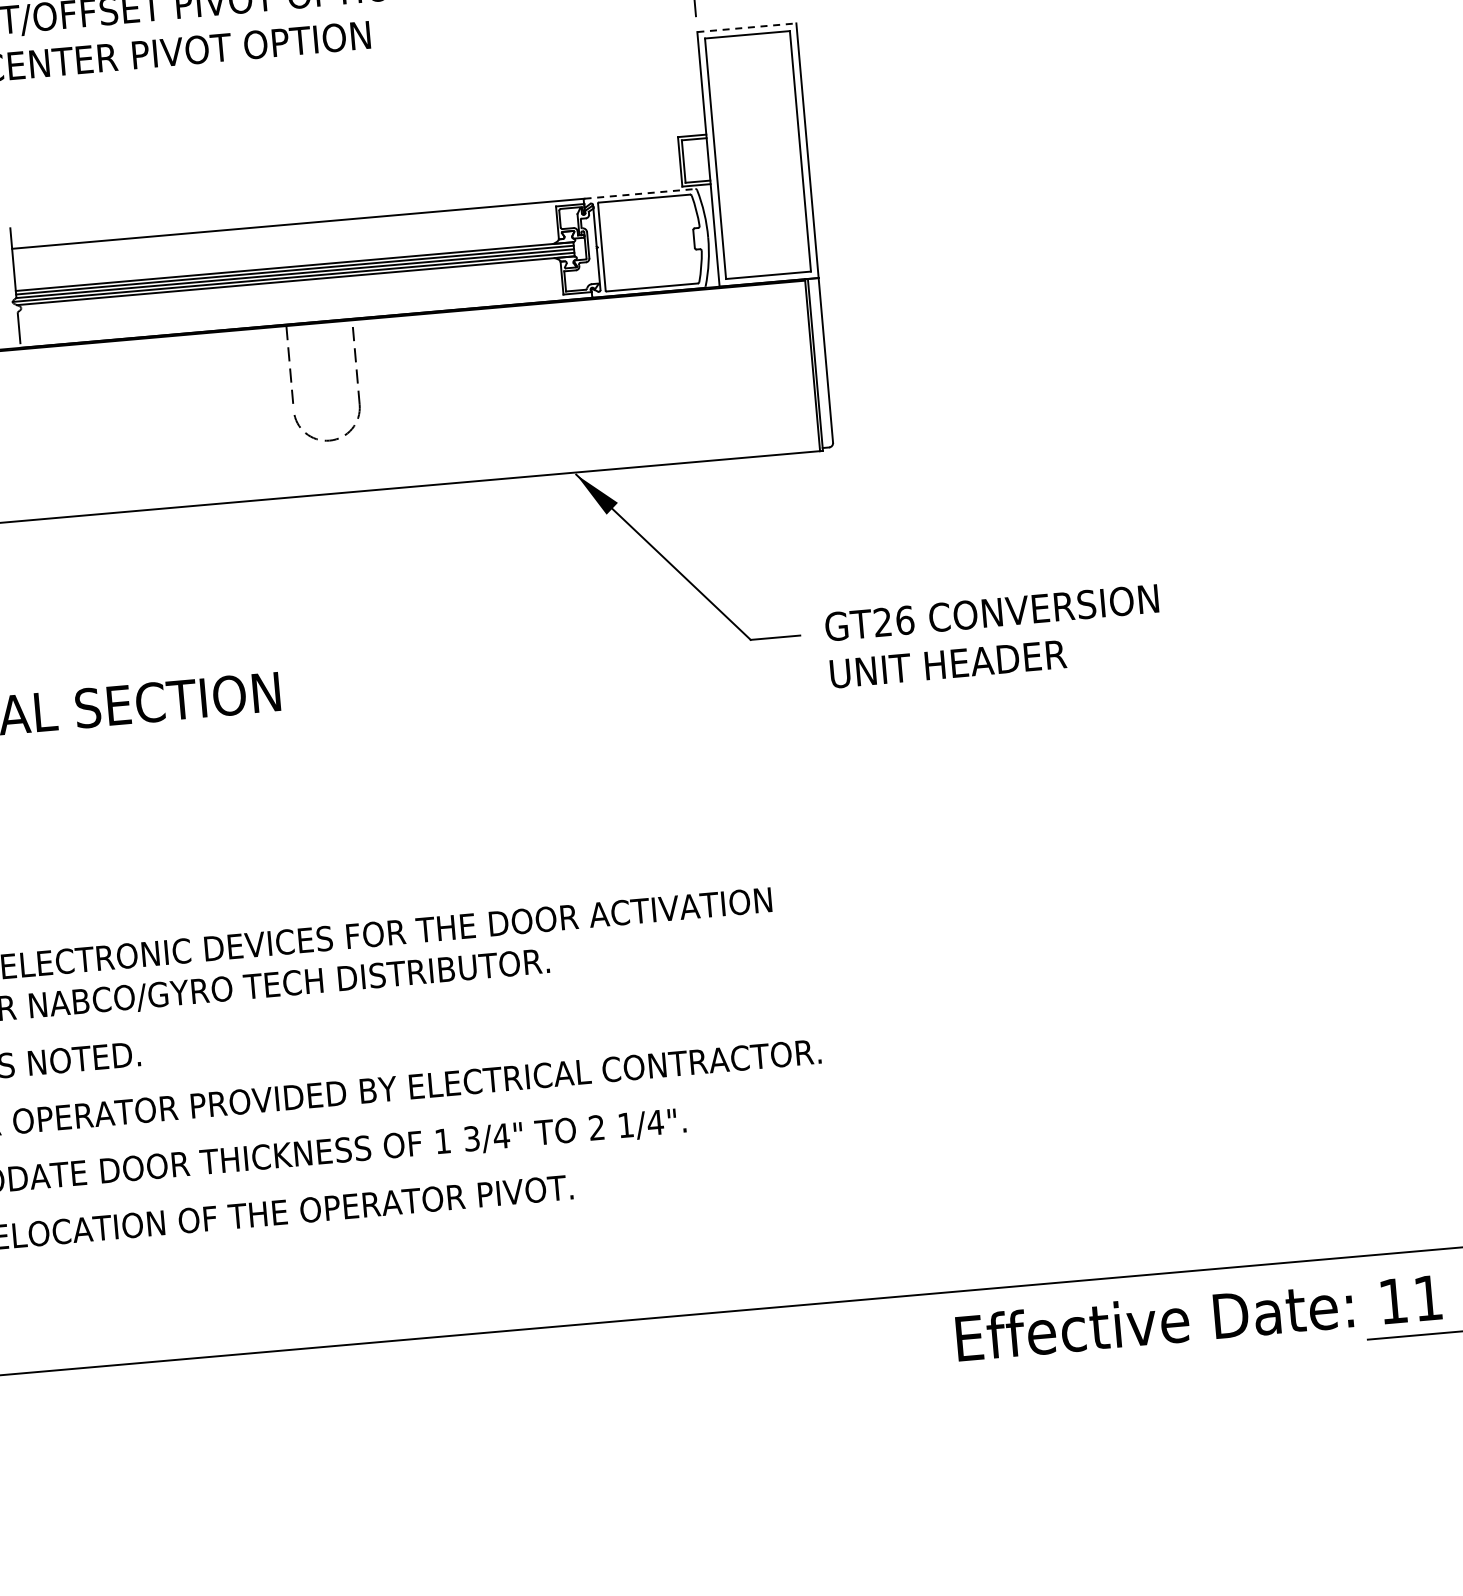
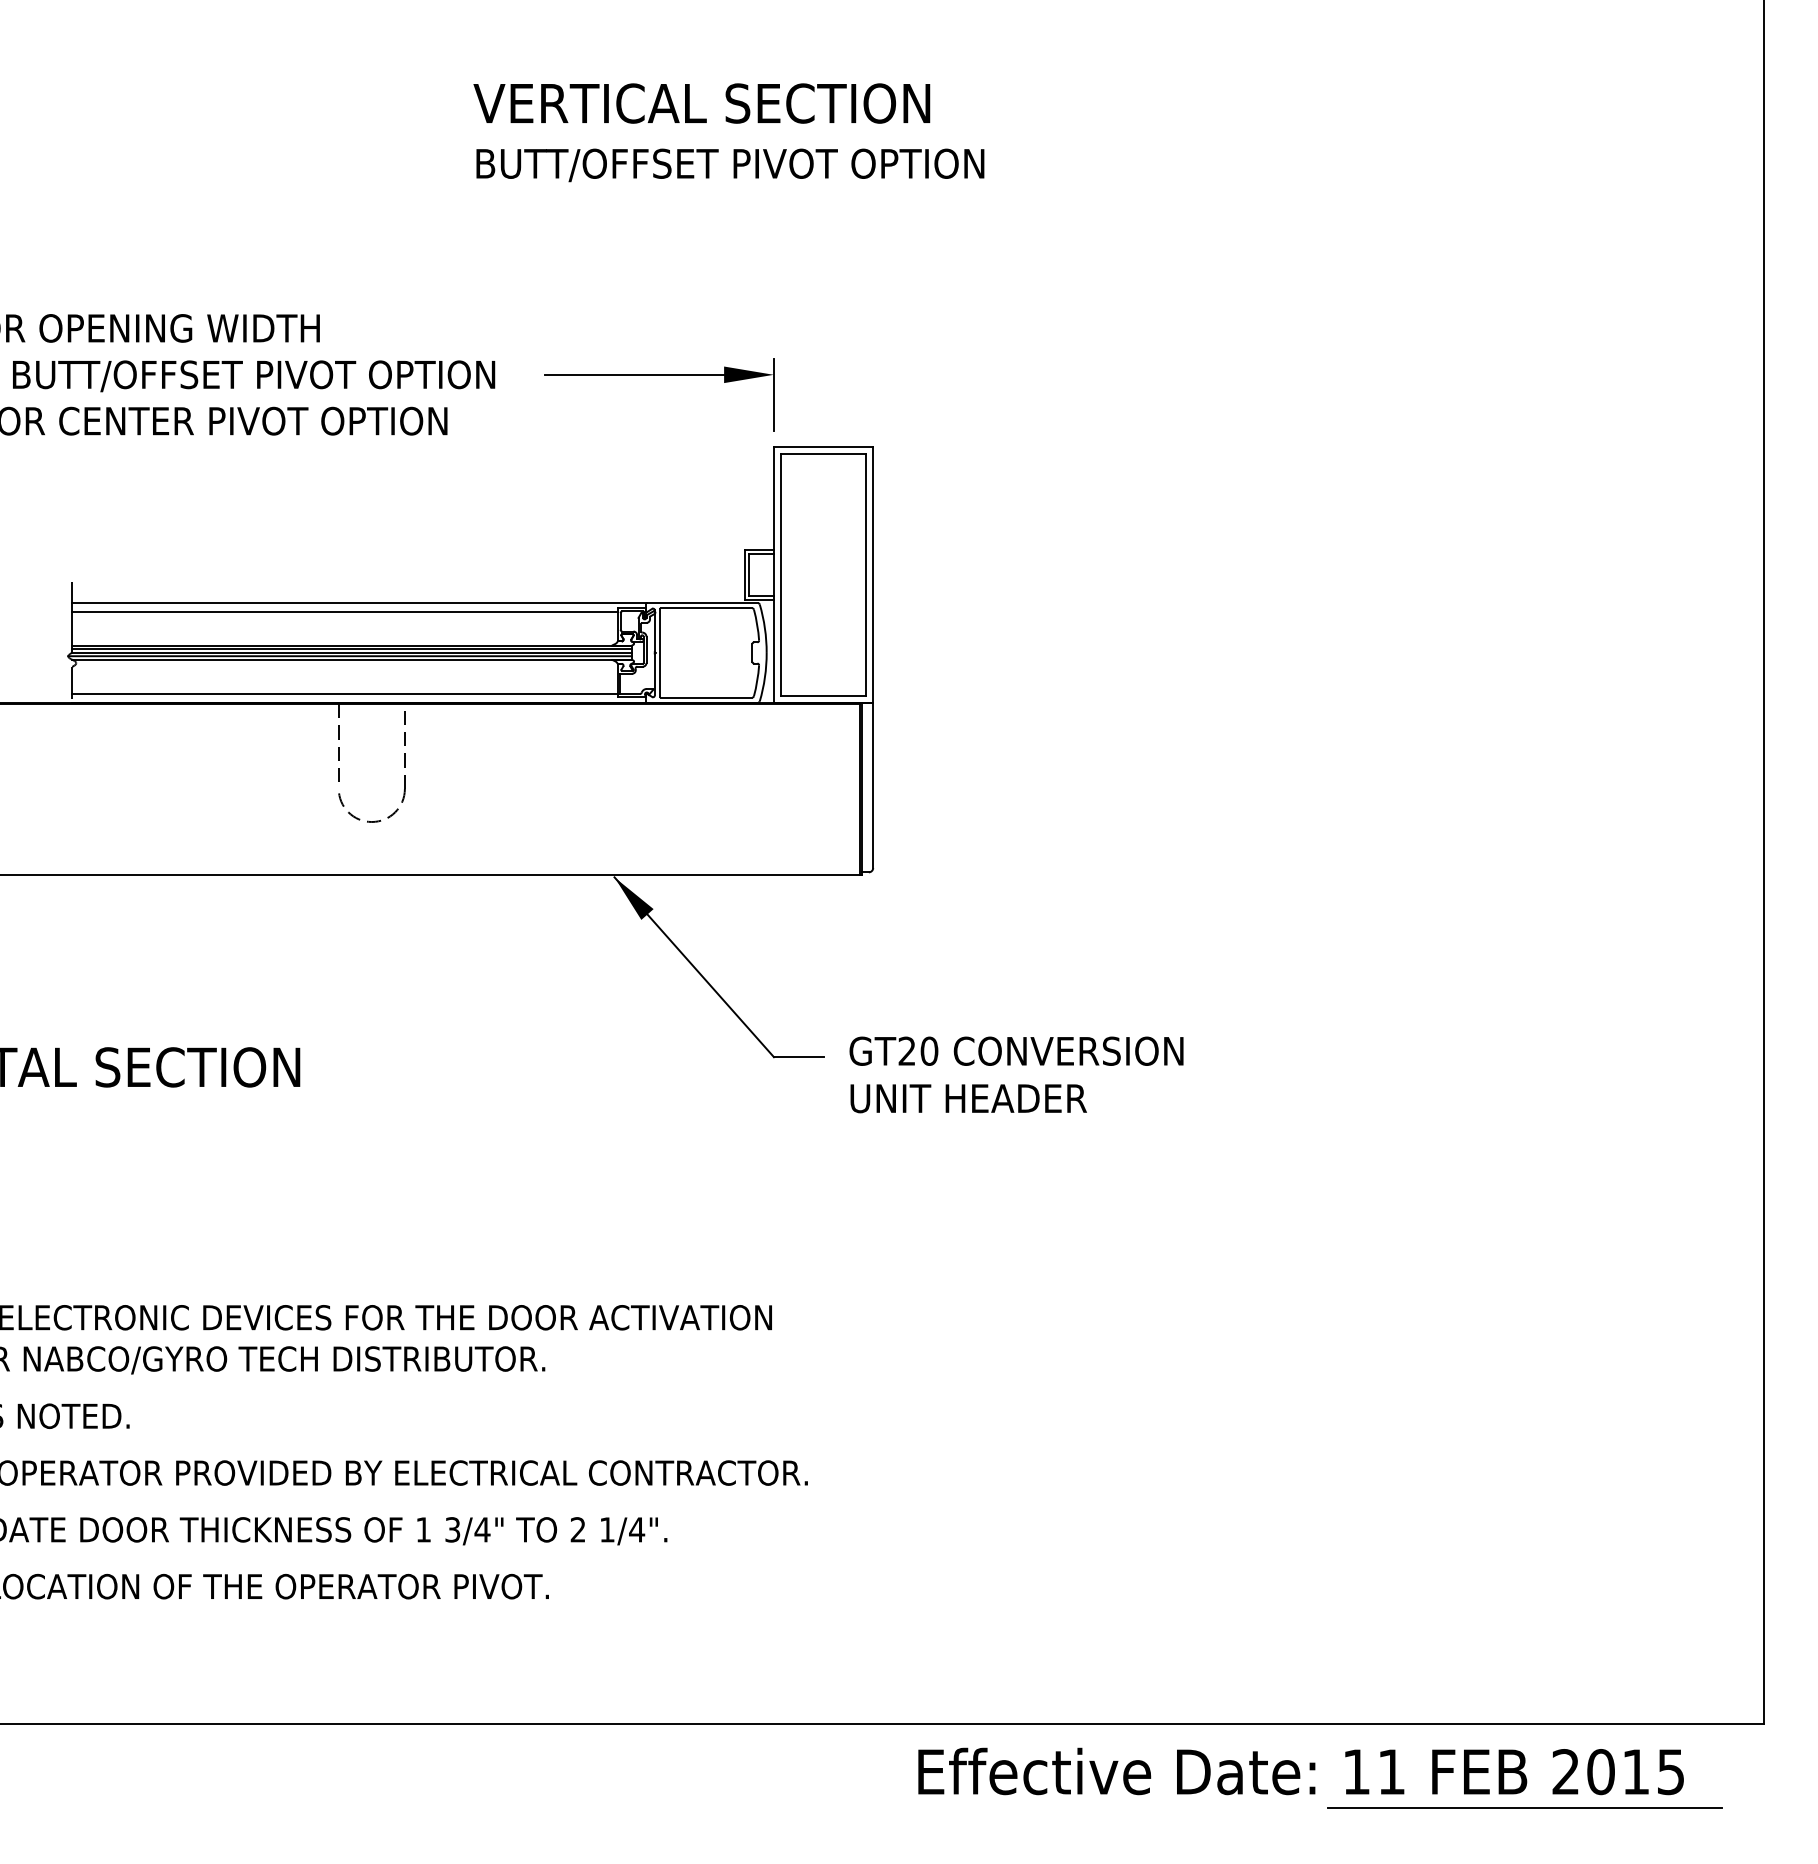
line: (746, 28) -> (823, 447), dashed -> solid
line: (639, 194) -> (702, 603), dashed -> solid
line: (284, 234) -> (344, 612), added
line: (291, 315) -> (344, 693), added
text: (905, 619) -> (929, 1050), GT26 -> GT20

